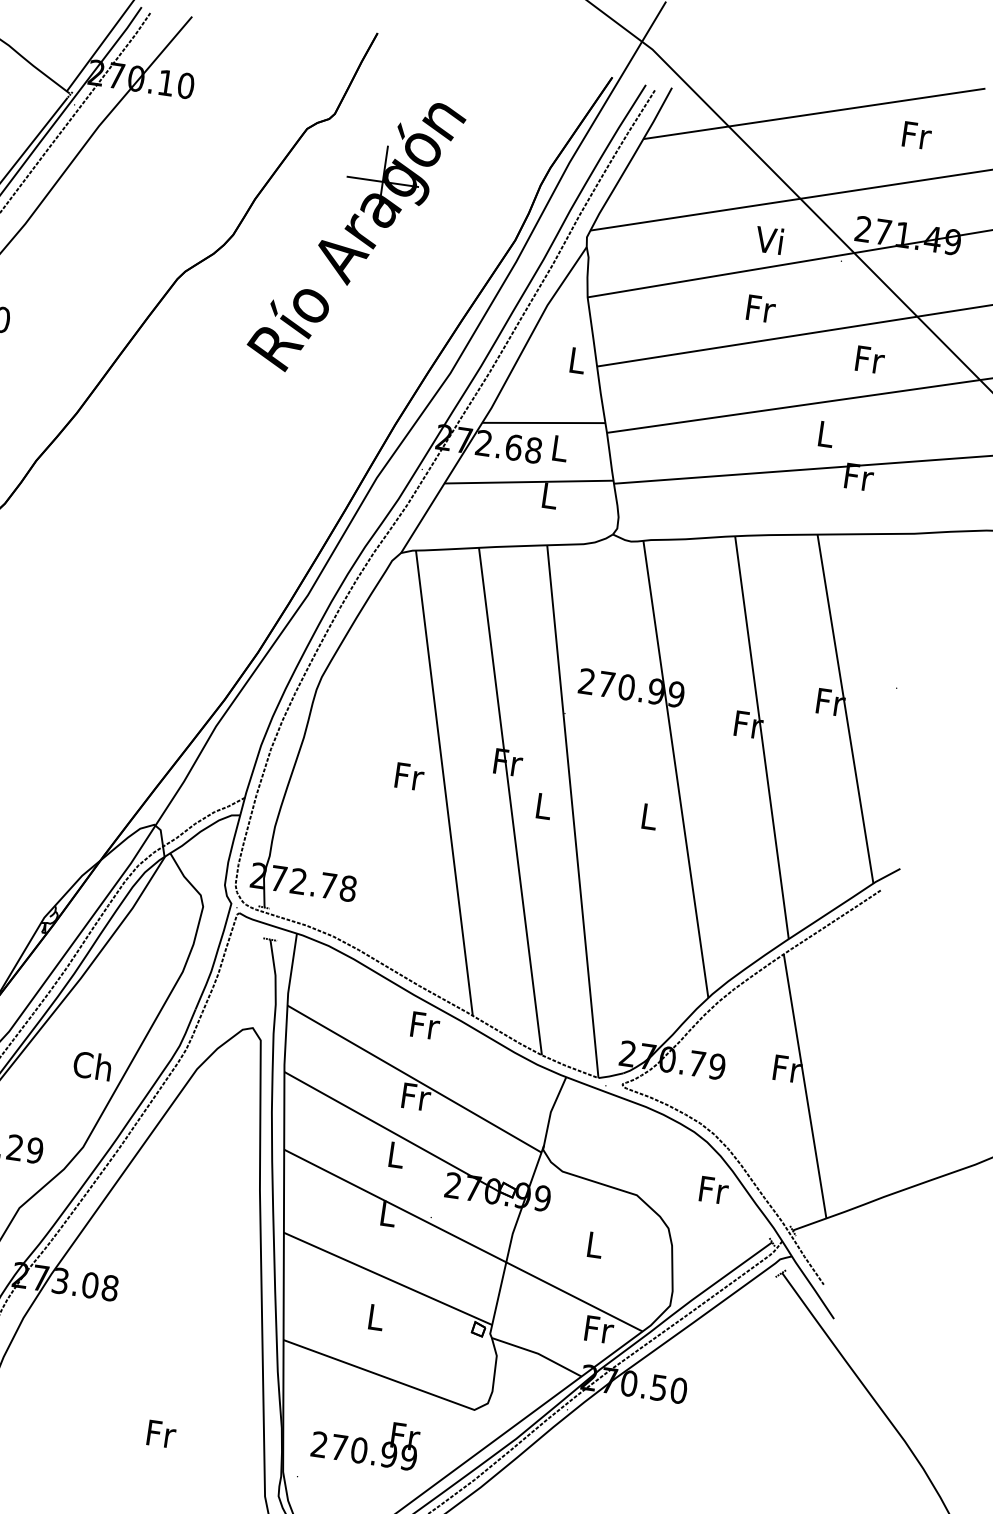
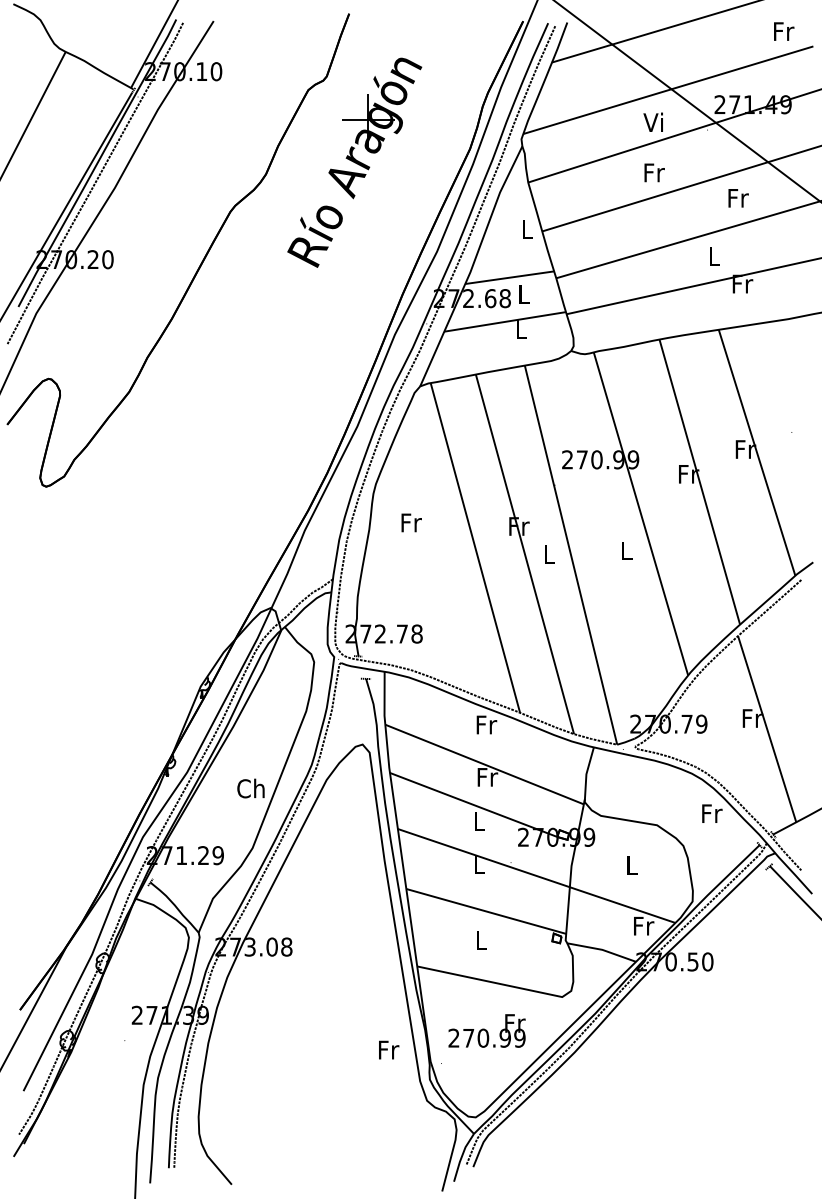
text: (917, 135) -> (784, 31), moved
text: (409, 776) -> (411, 522), moved
text: (162, 1433) -> (389, 1049), moved

